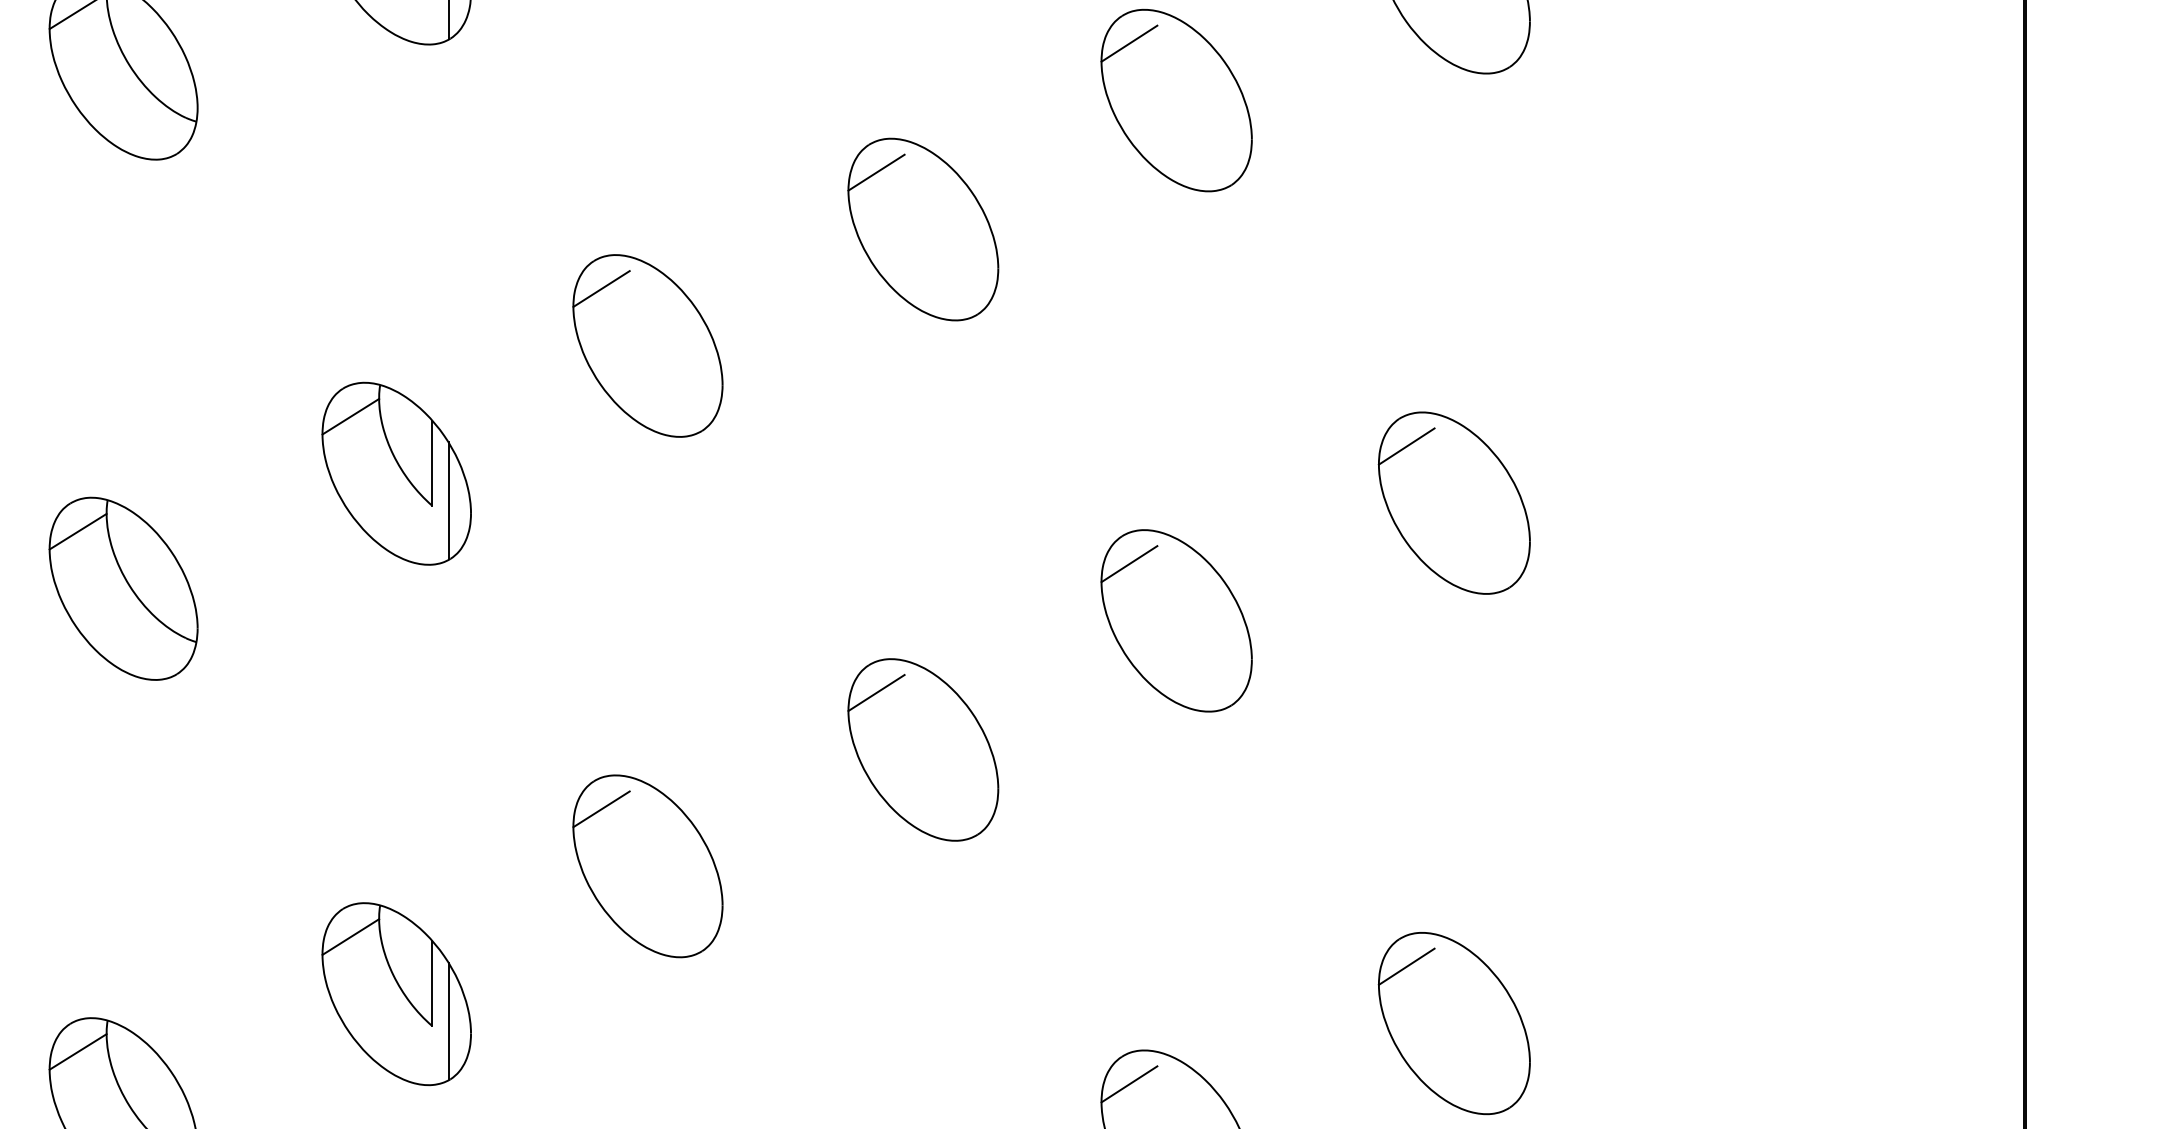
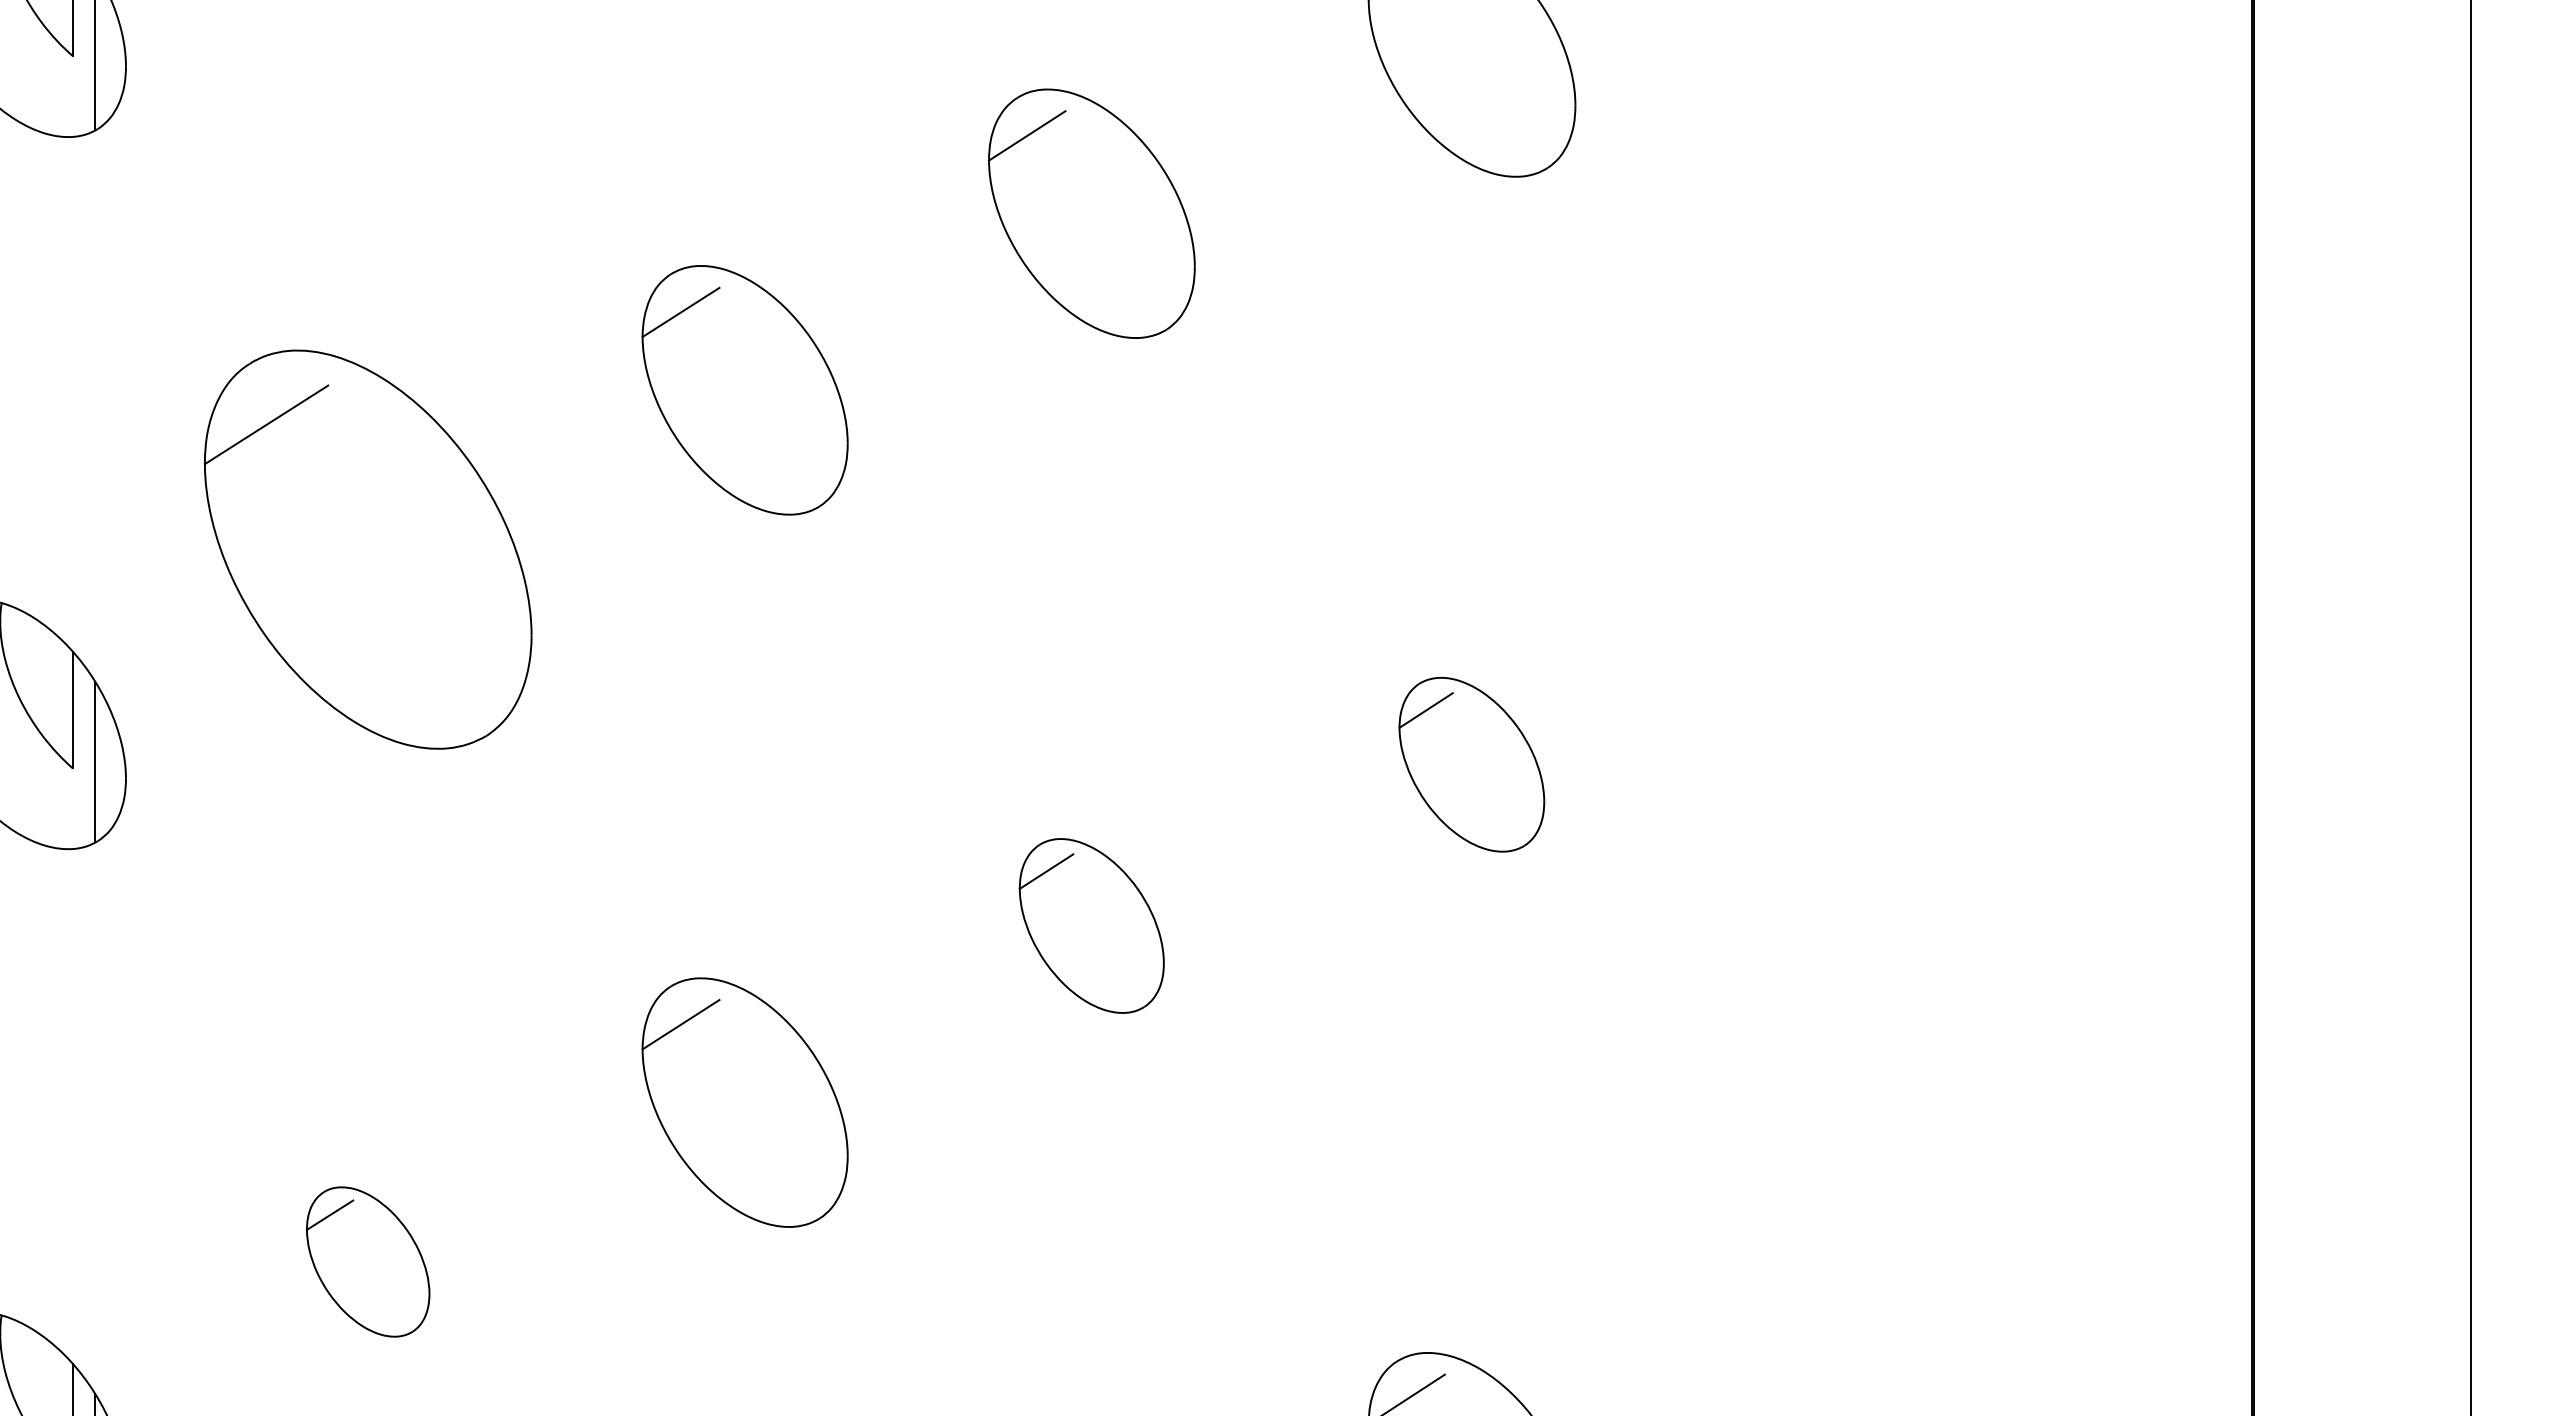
part: (647, 345) -> (367, 549), size x1.6
part: (1453, 502) -> (1470, 763), size x0.7
part: (1176, 620) -> (1091, 925), size x0.7
part: (647, 866) -> (367, 1262), size x0.6

